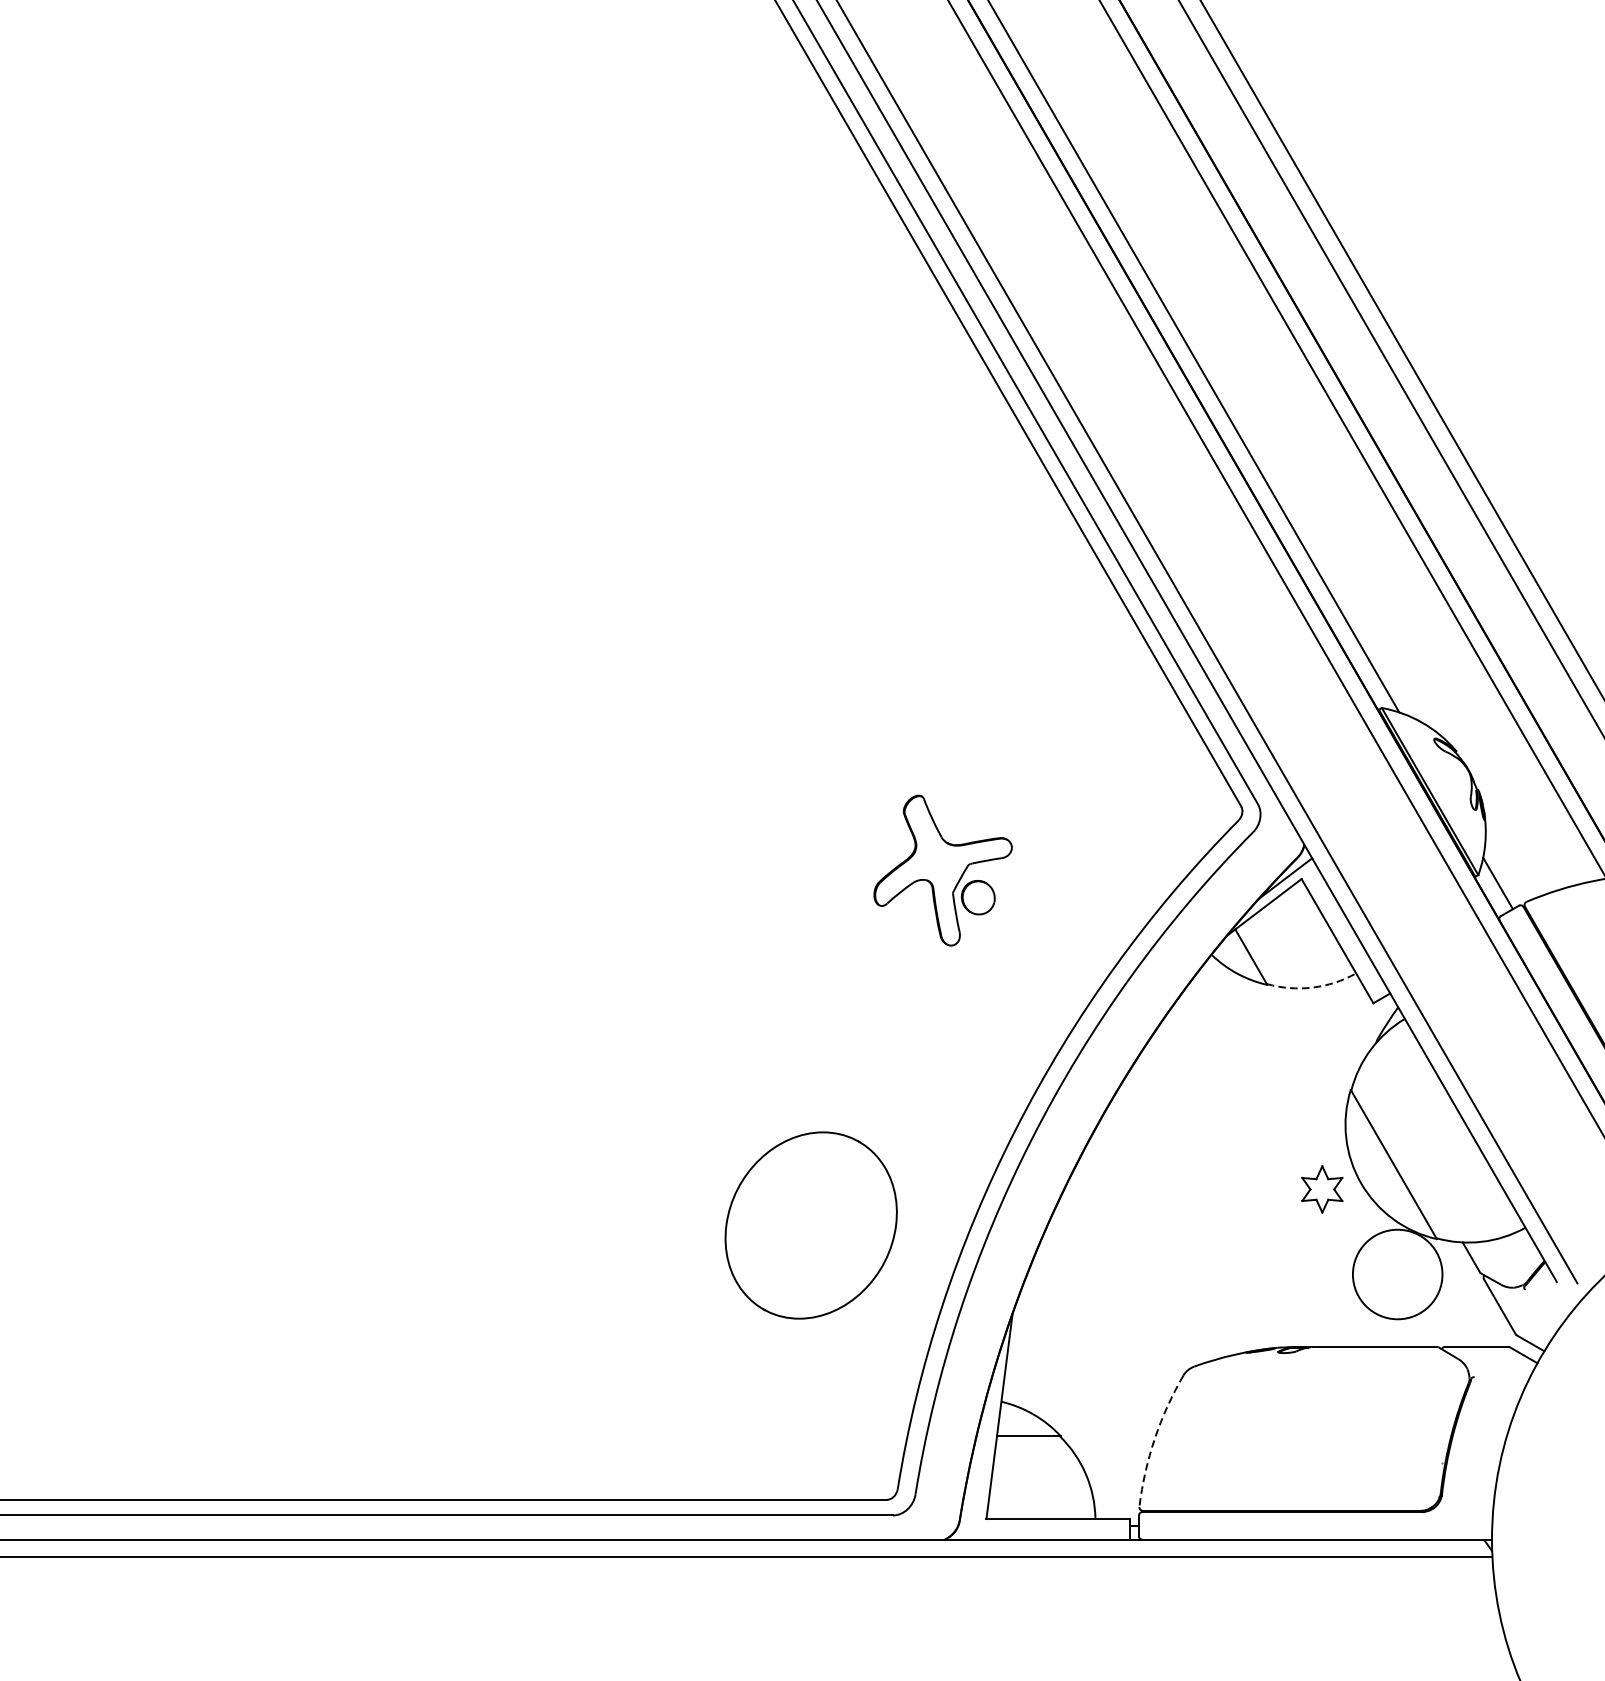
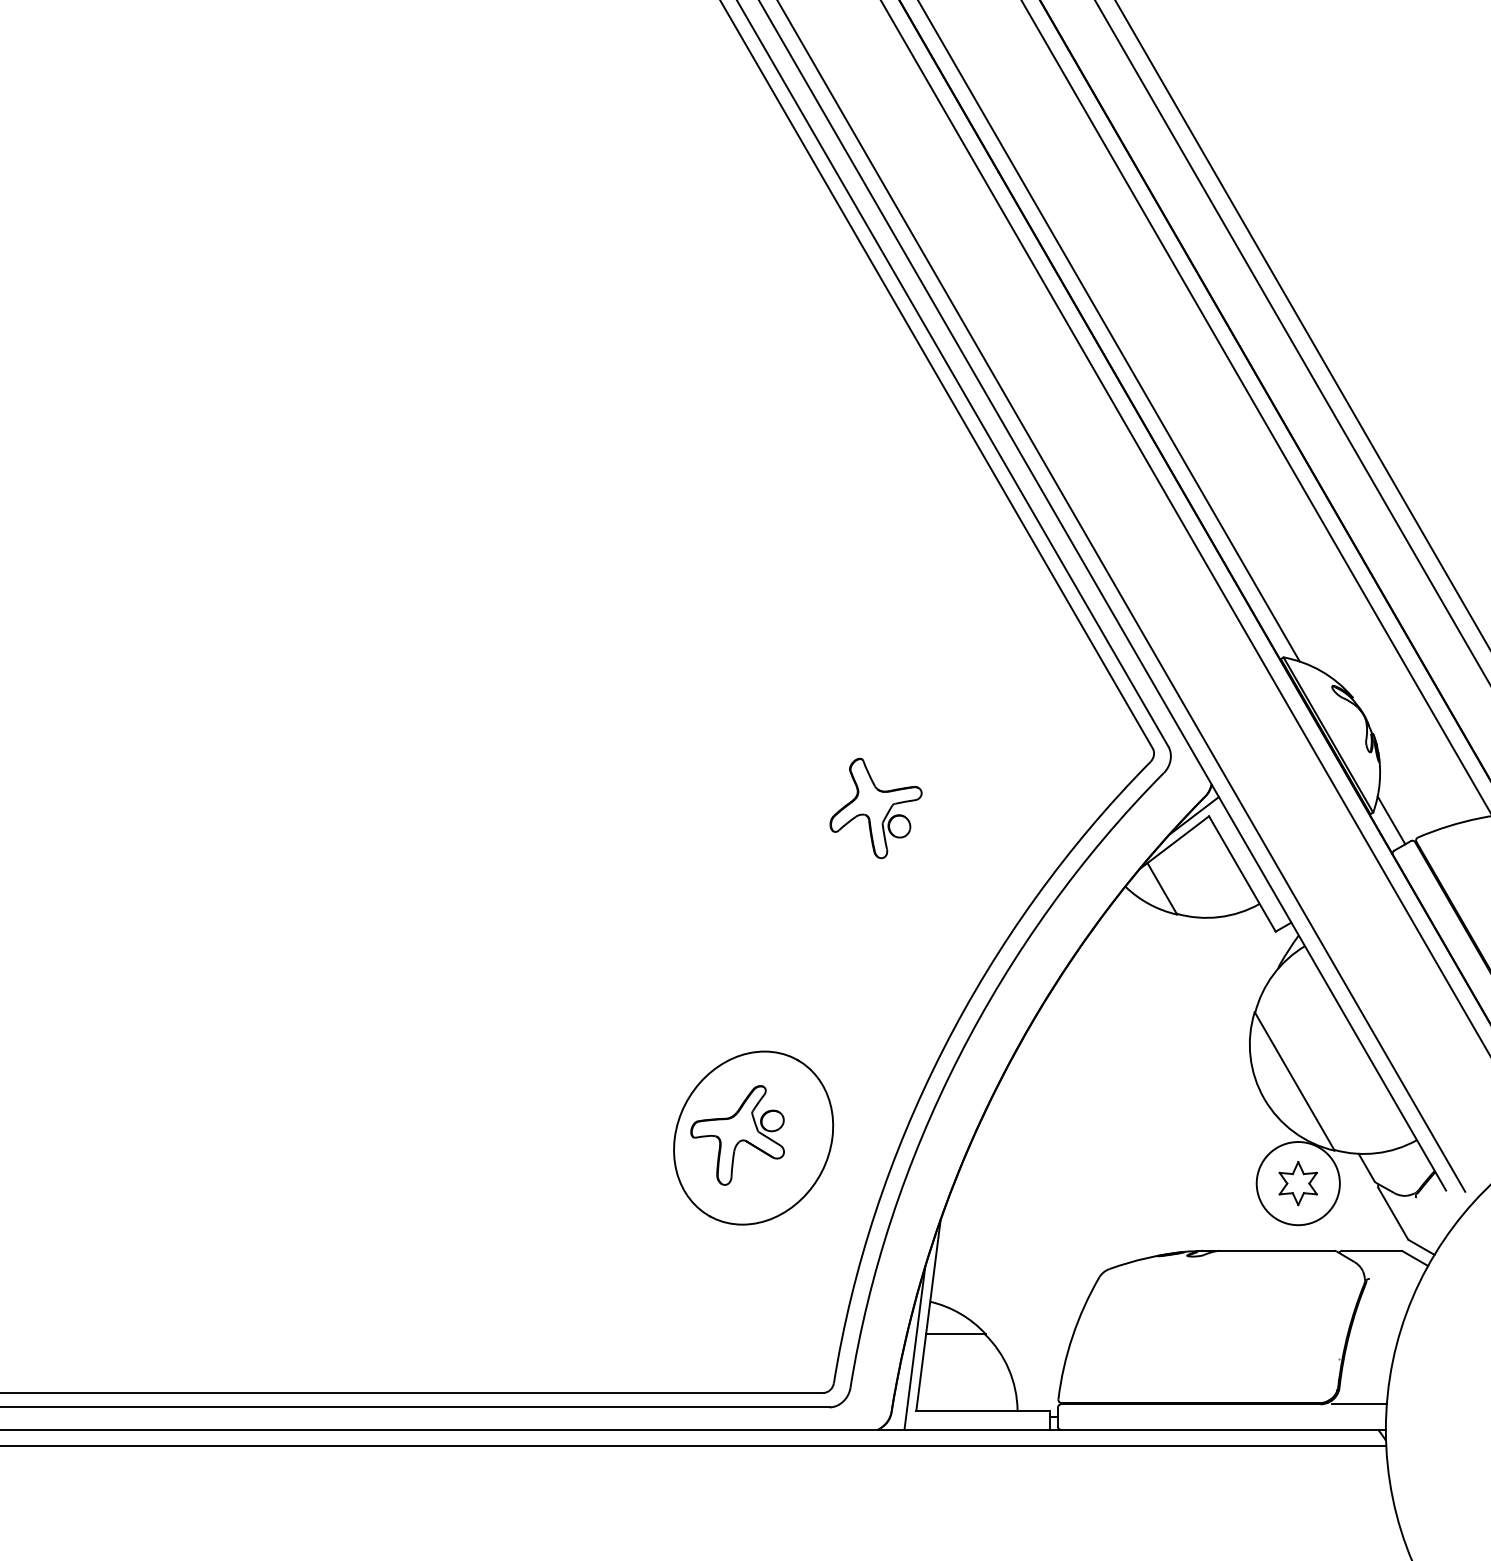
part: (942, 870) -> (875, 808), size x0.71
arc: (1312, 988) -> (1219, 917), dashed -> solid
part: (1321, 1189) -> (1297, 1183), moved
part: (793, 1222) -> (737, 1135), added
arc: (1154, 1439) -> (1072, 1336), dashed -> solid
line: (984, 1450) -> (914, 1347), added
line: (1463, 1512) -> (1359, 1404), added

